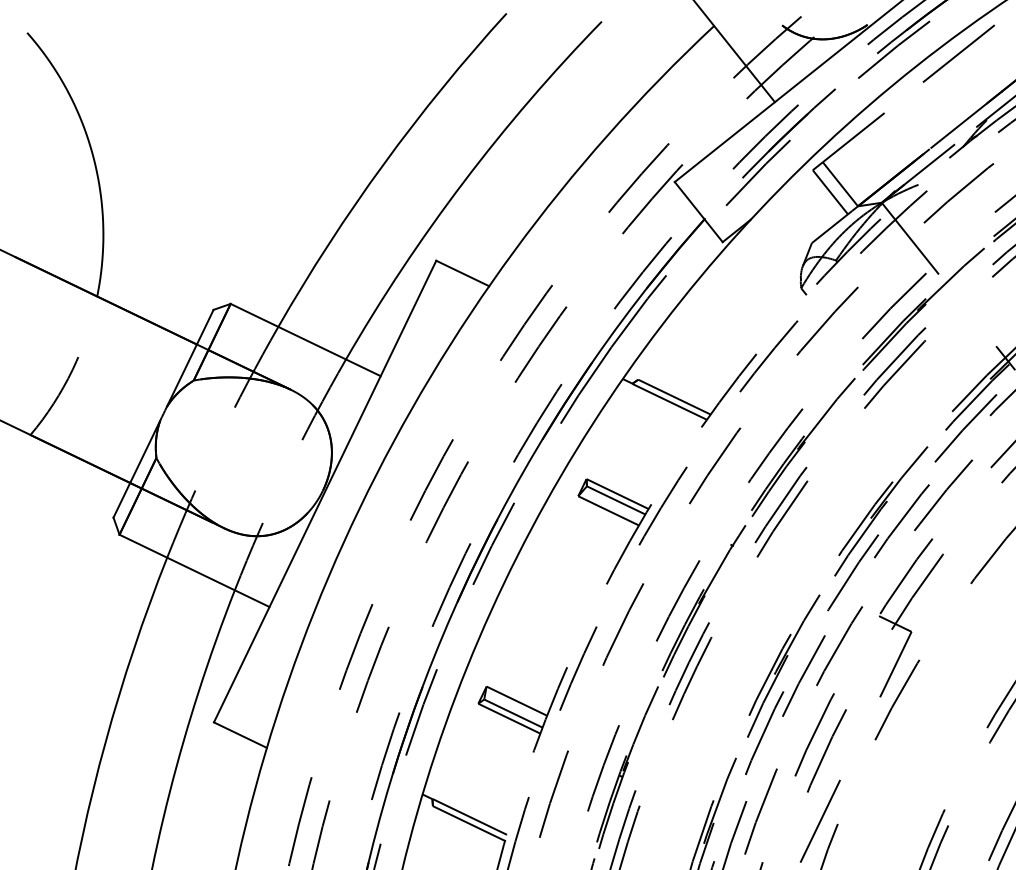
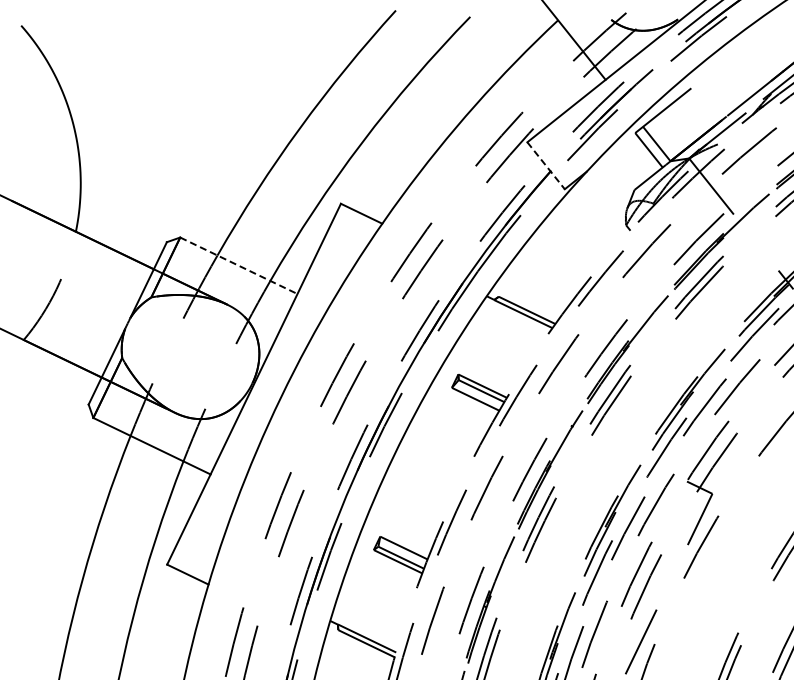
line: (958, 53) -> (749, 41), removed
line: (699, 213) -> (546, 166), solid -> dashed
line: (306, 339) -> (239, 265), solid -> dashed

